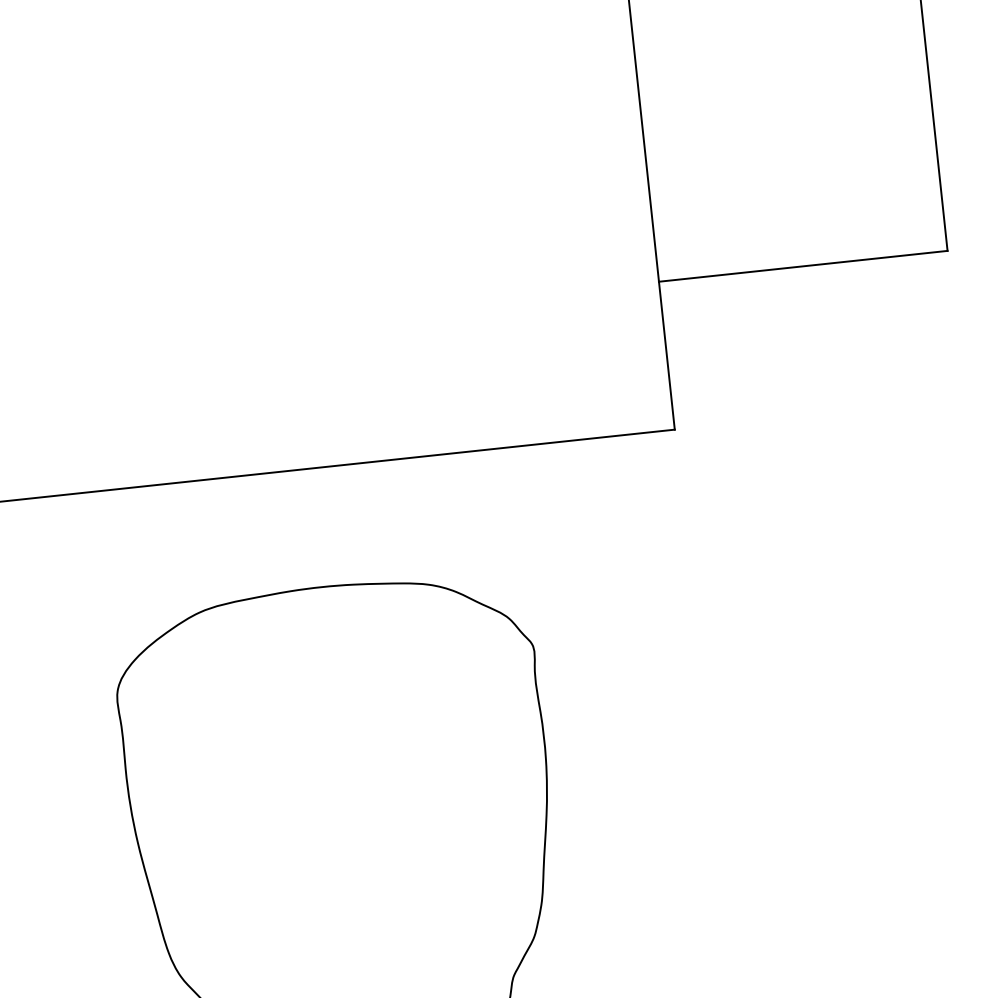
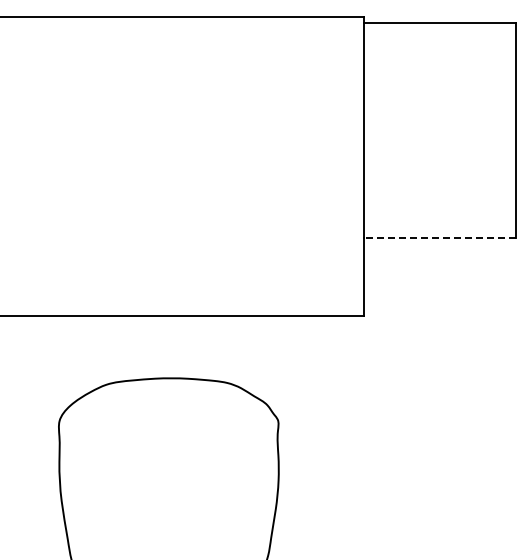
line: (802, 267) -> (439, 238), solid -> dashed

